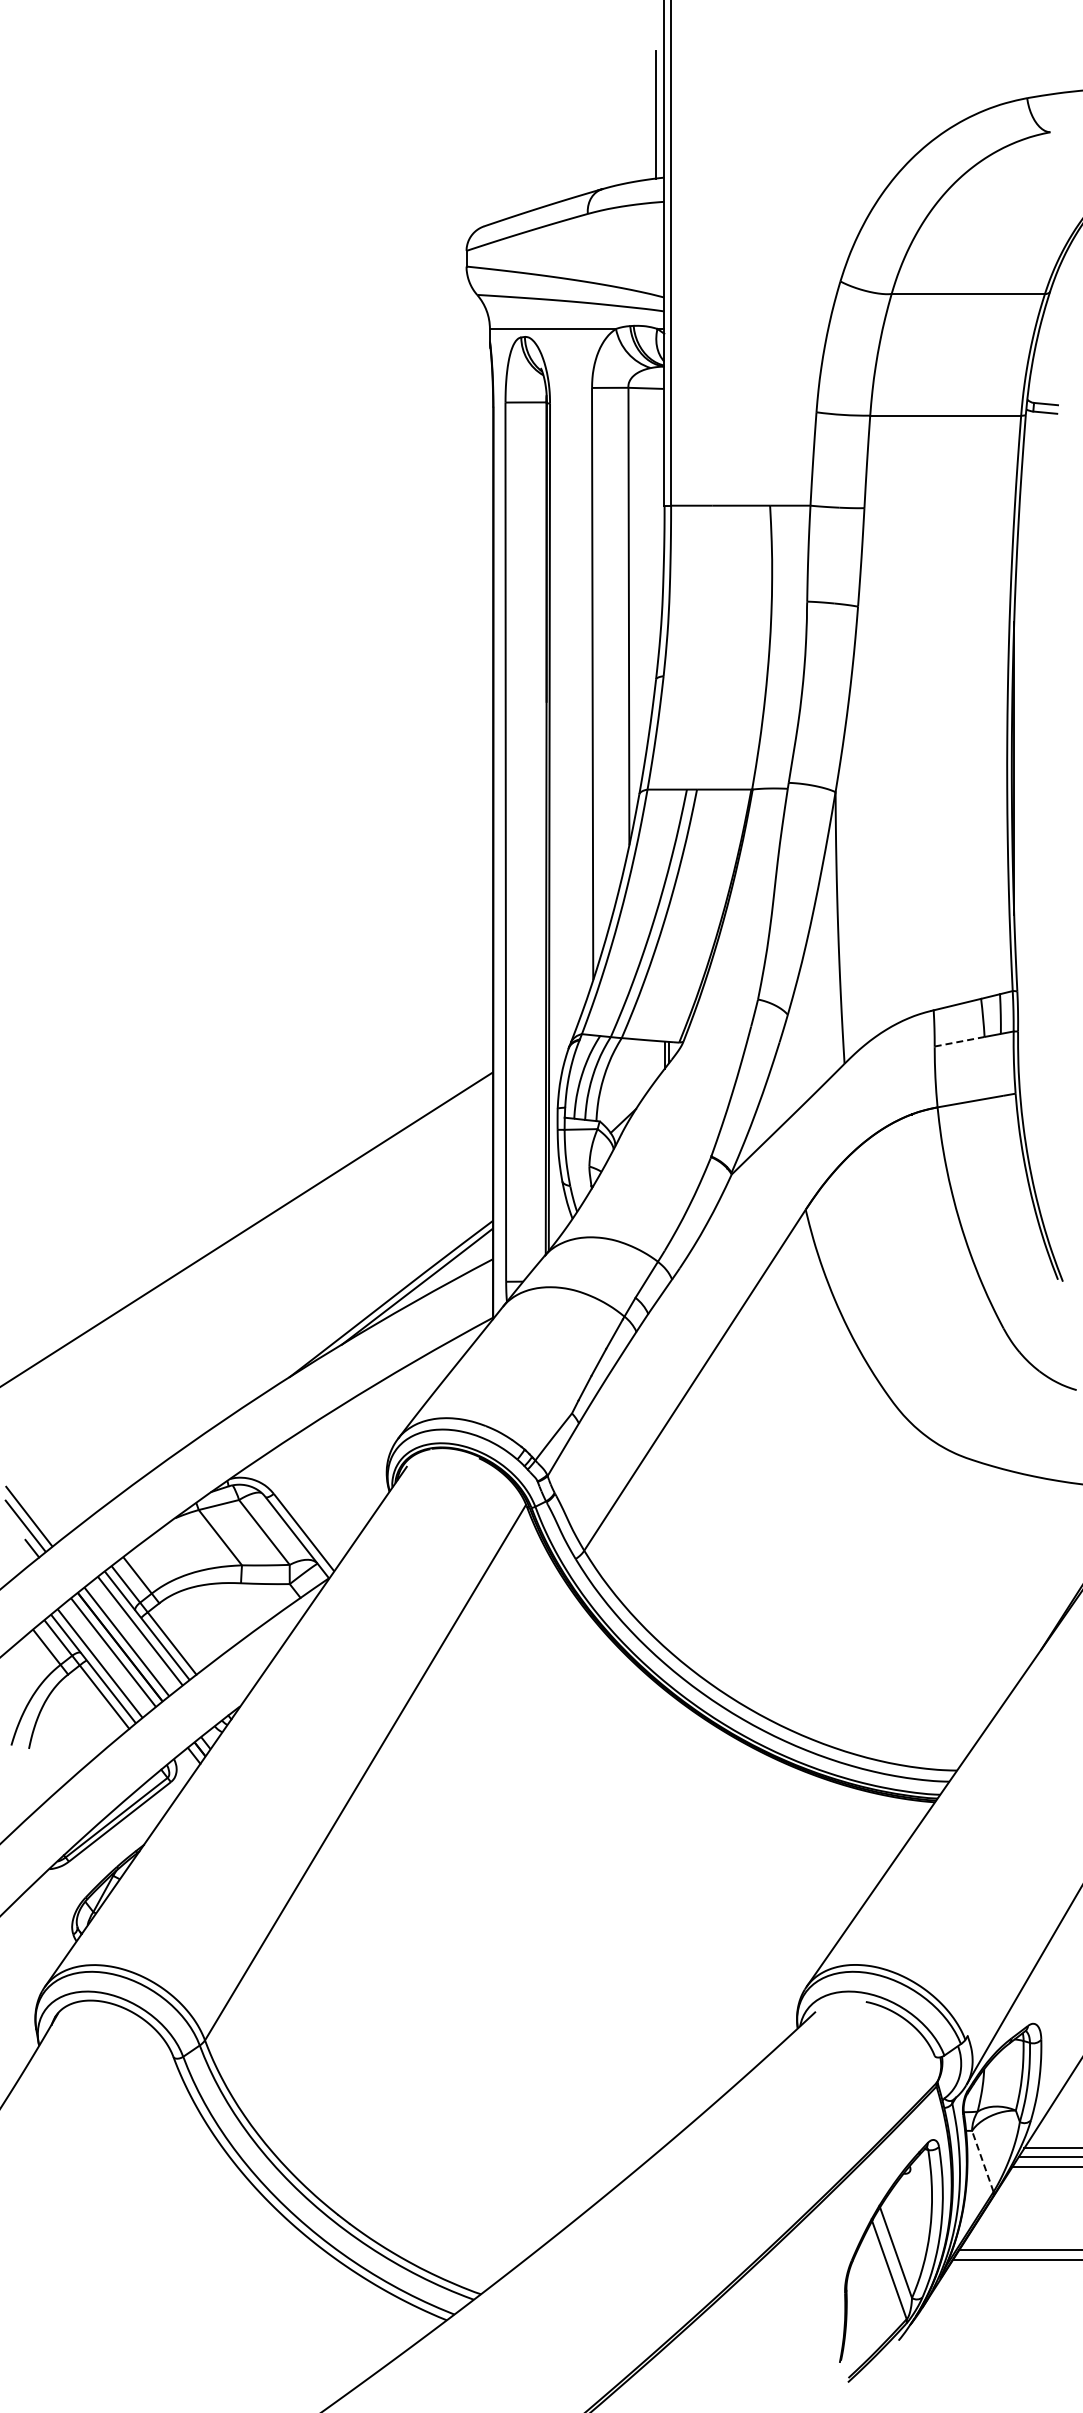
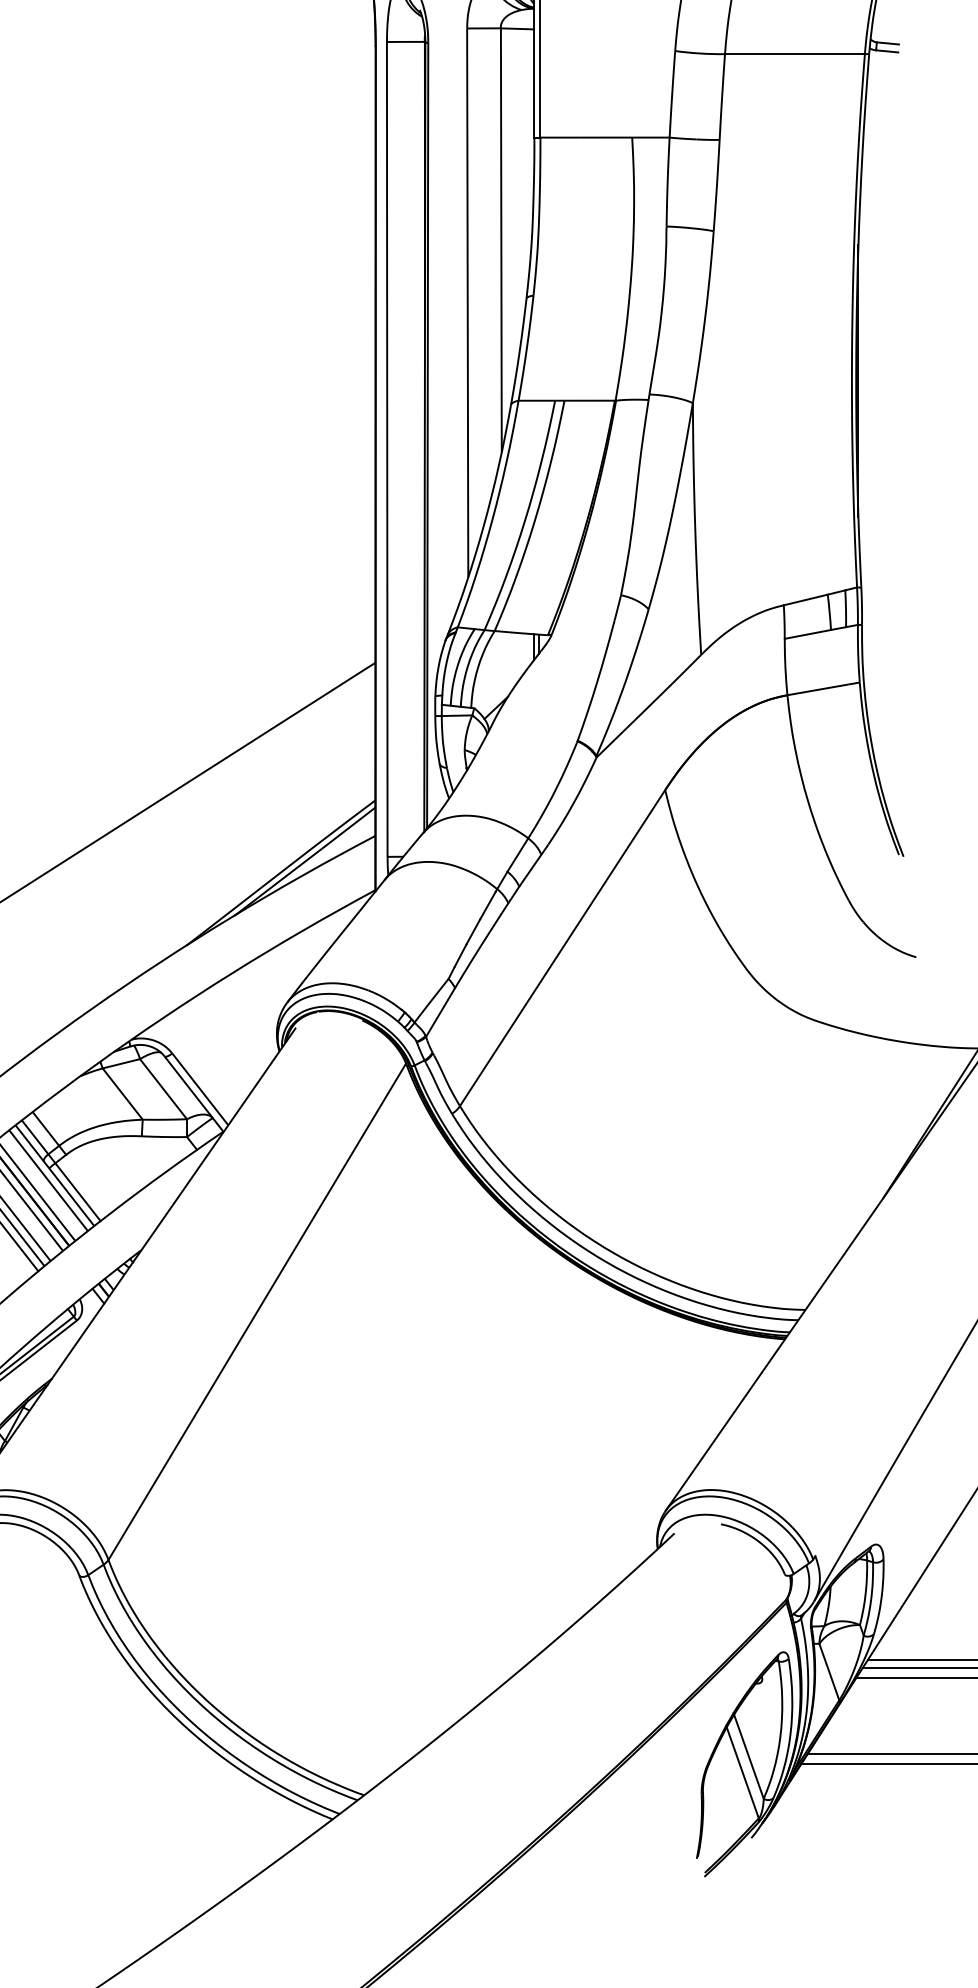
line: (960, 1041) -> (808, 634), dashed -> solid
line: (982, 2160) -> (829, 1671), dashed -> solid

